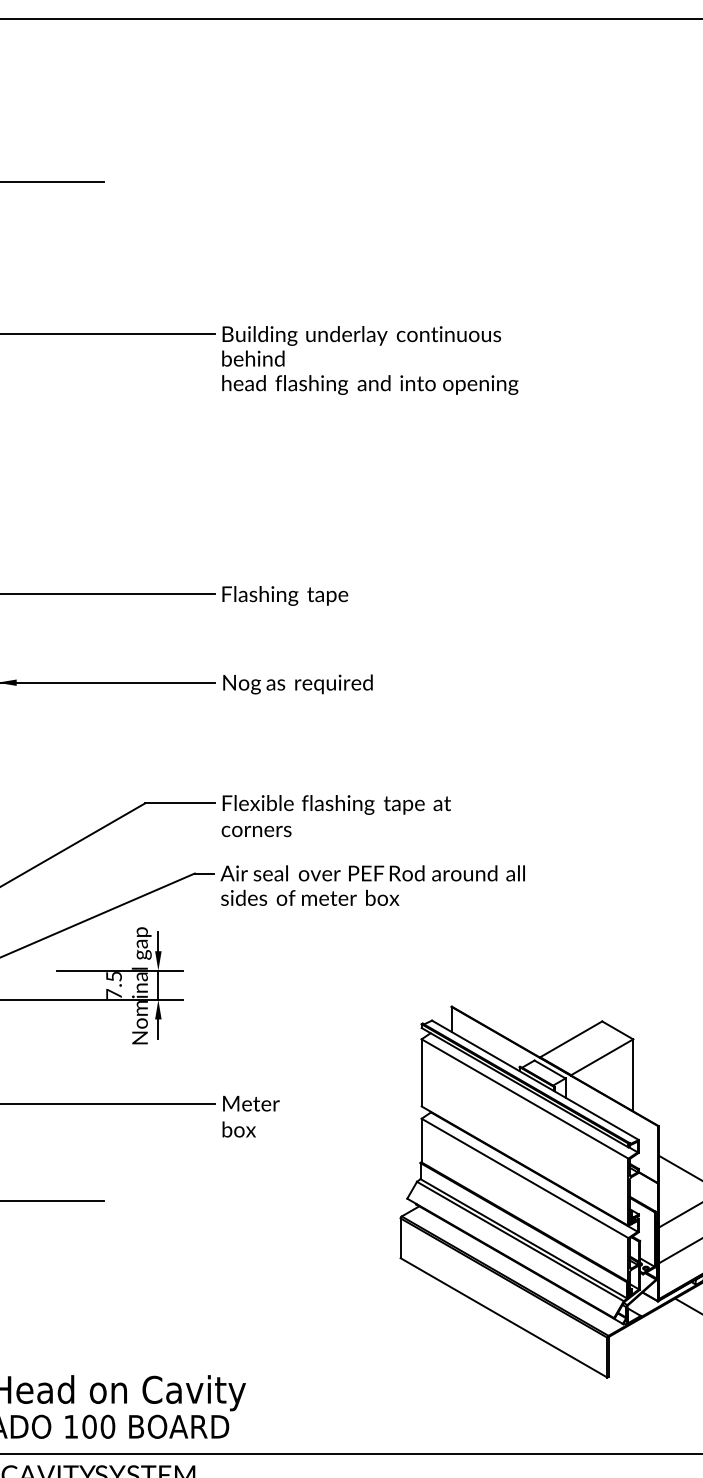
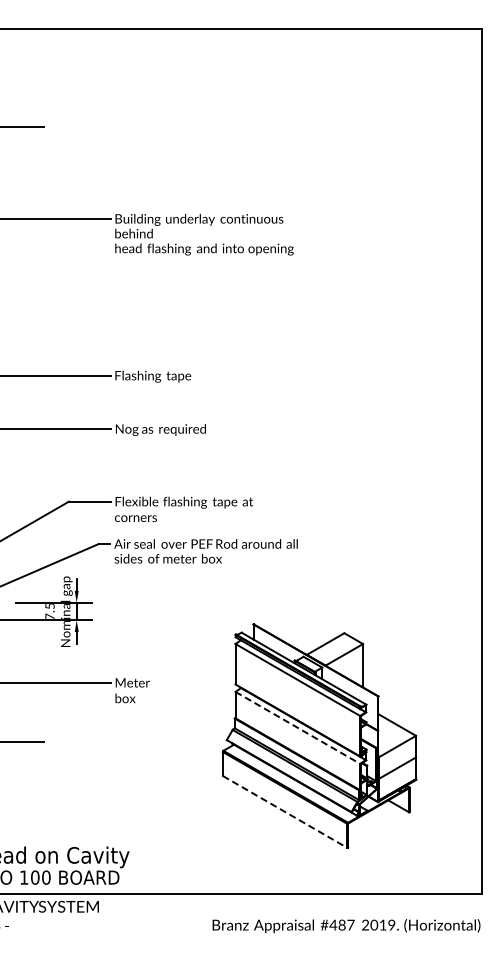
line: (524, 1177) -> (297, 727), solid -> dashed
line: (504, 1317) -> (285, 811), solid -> dashed

